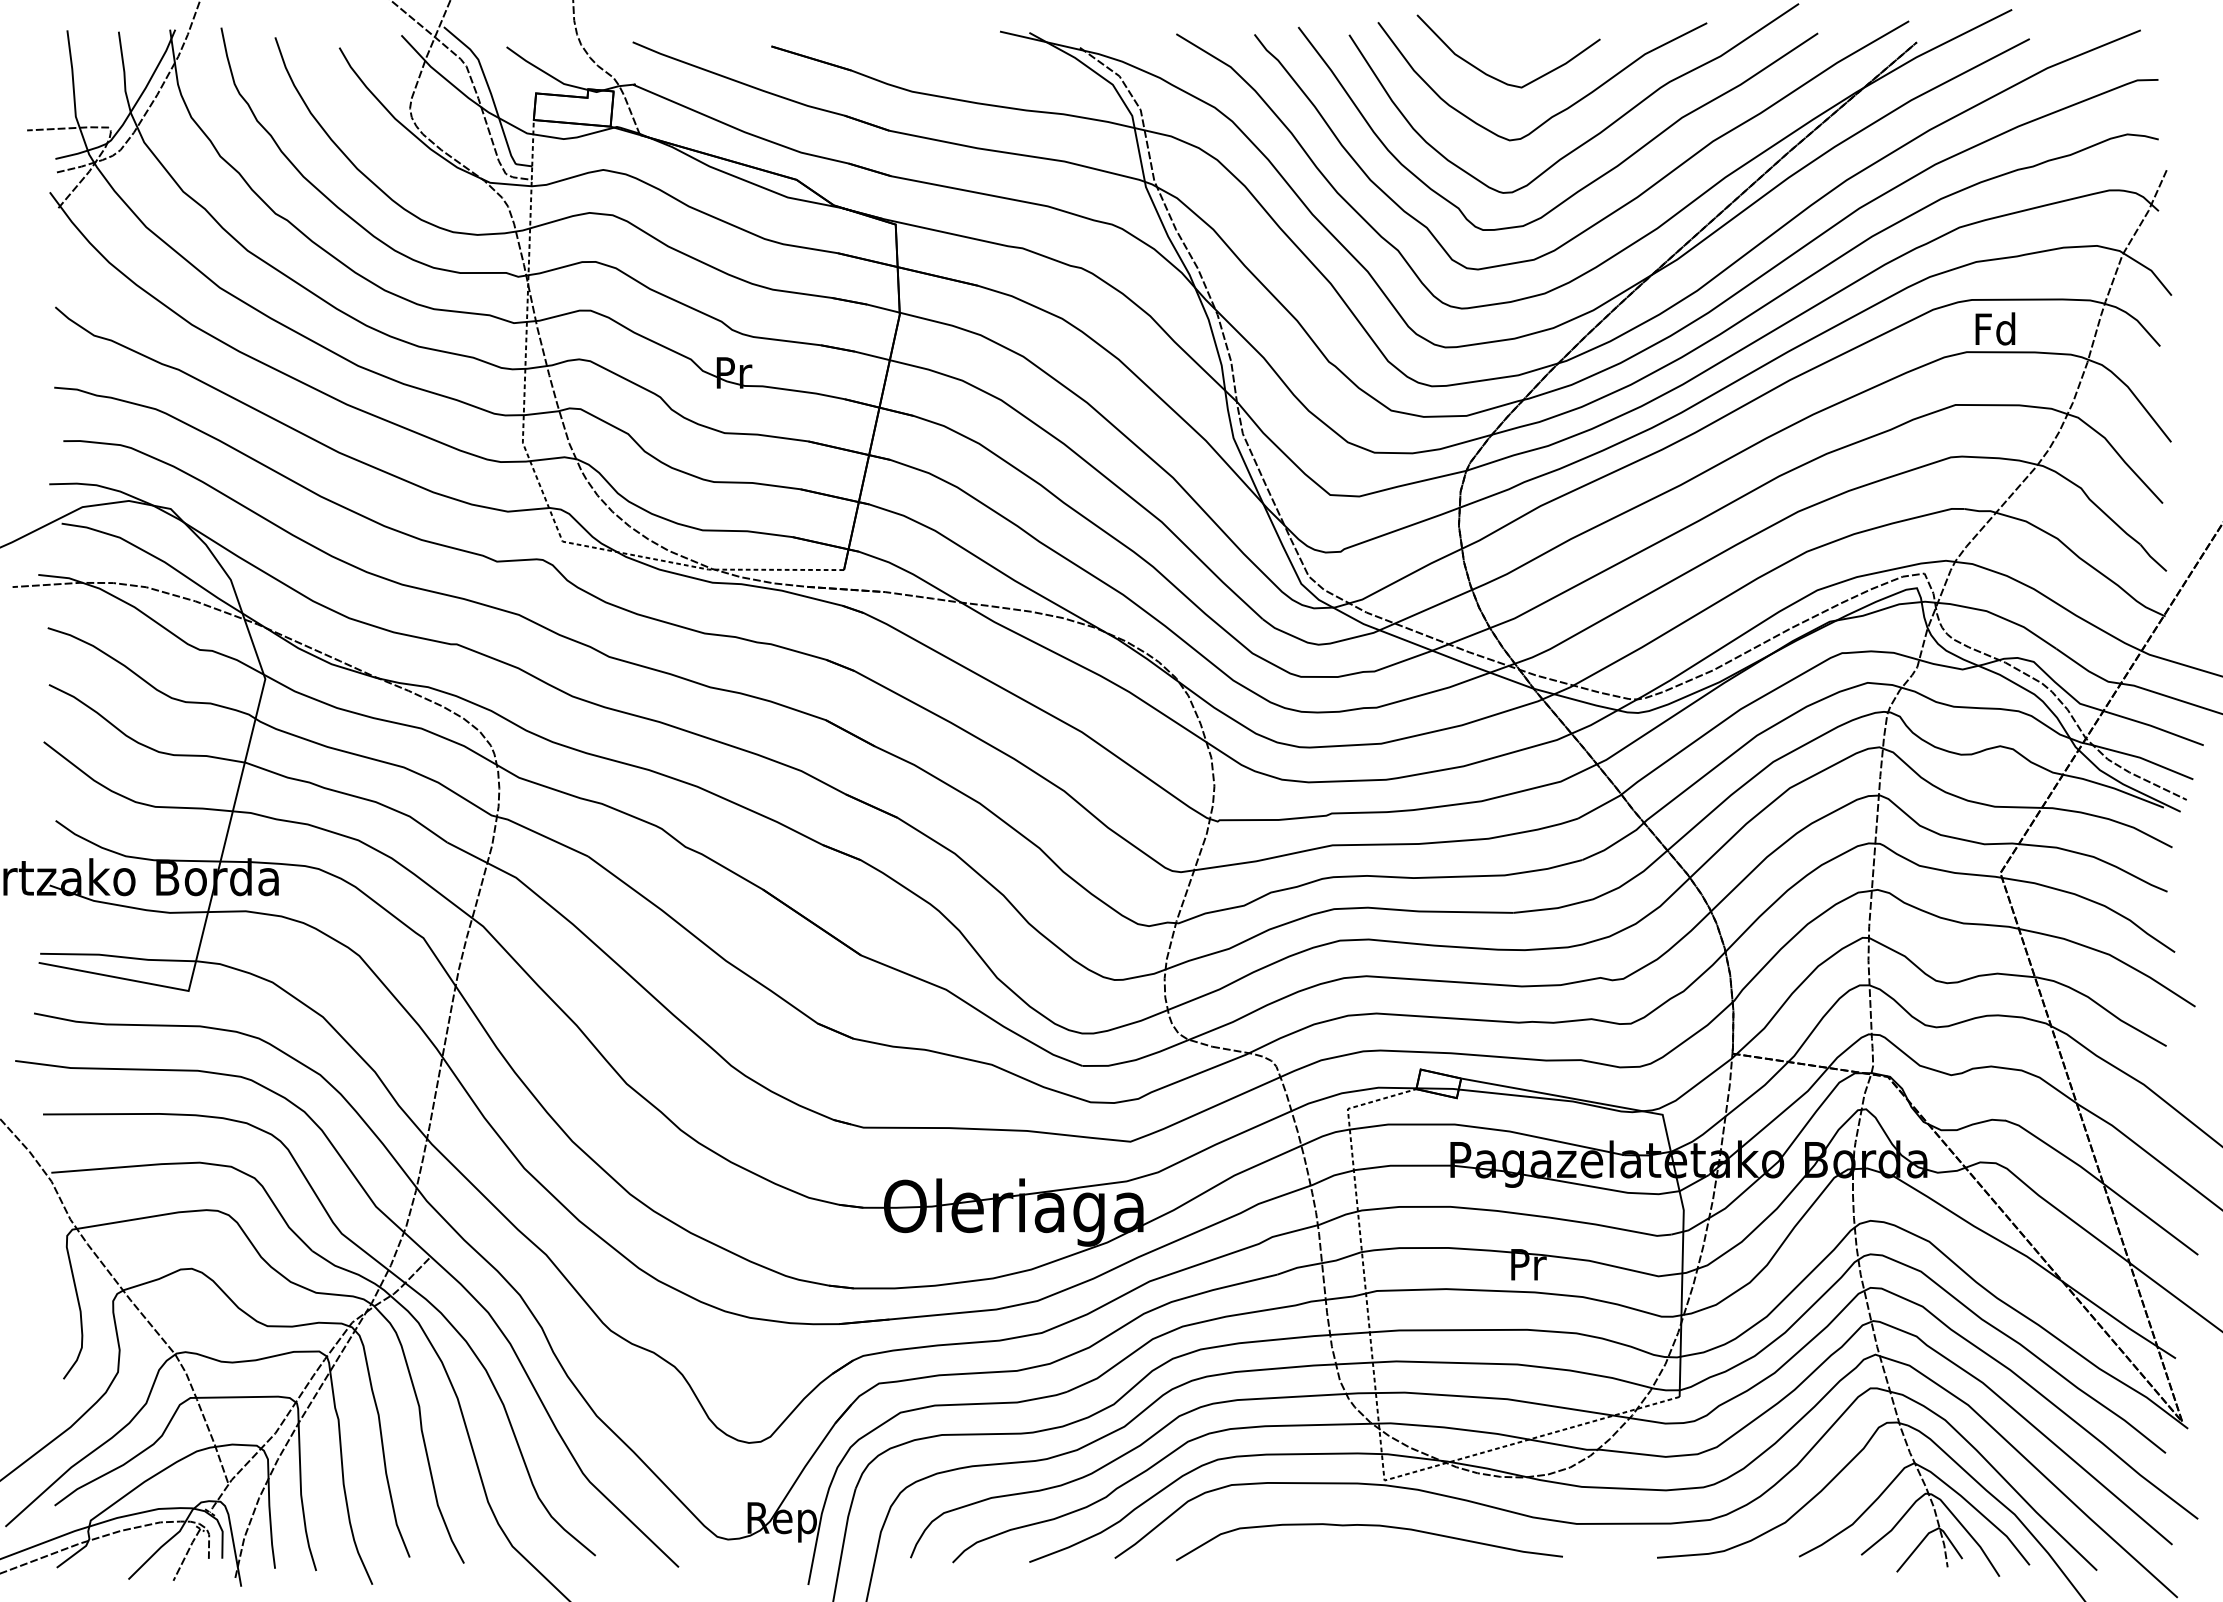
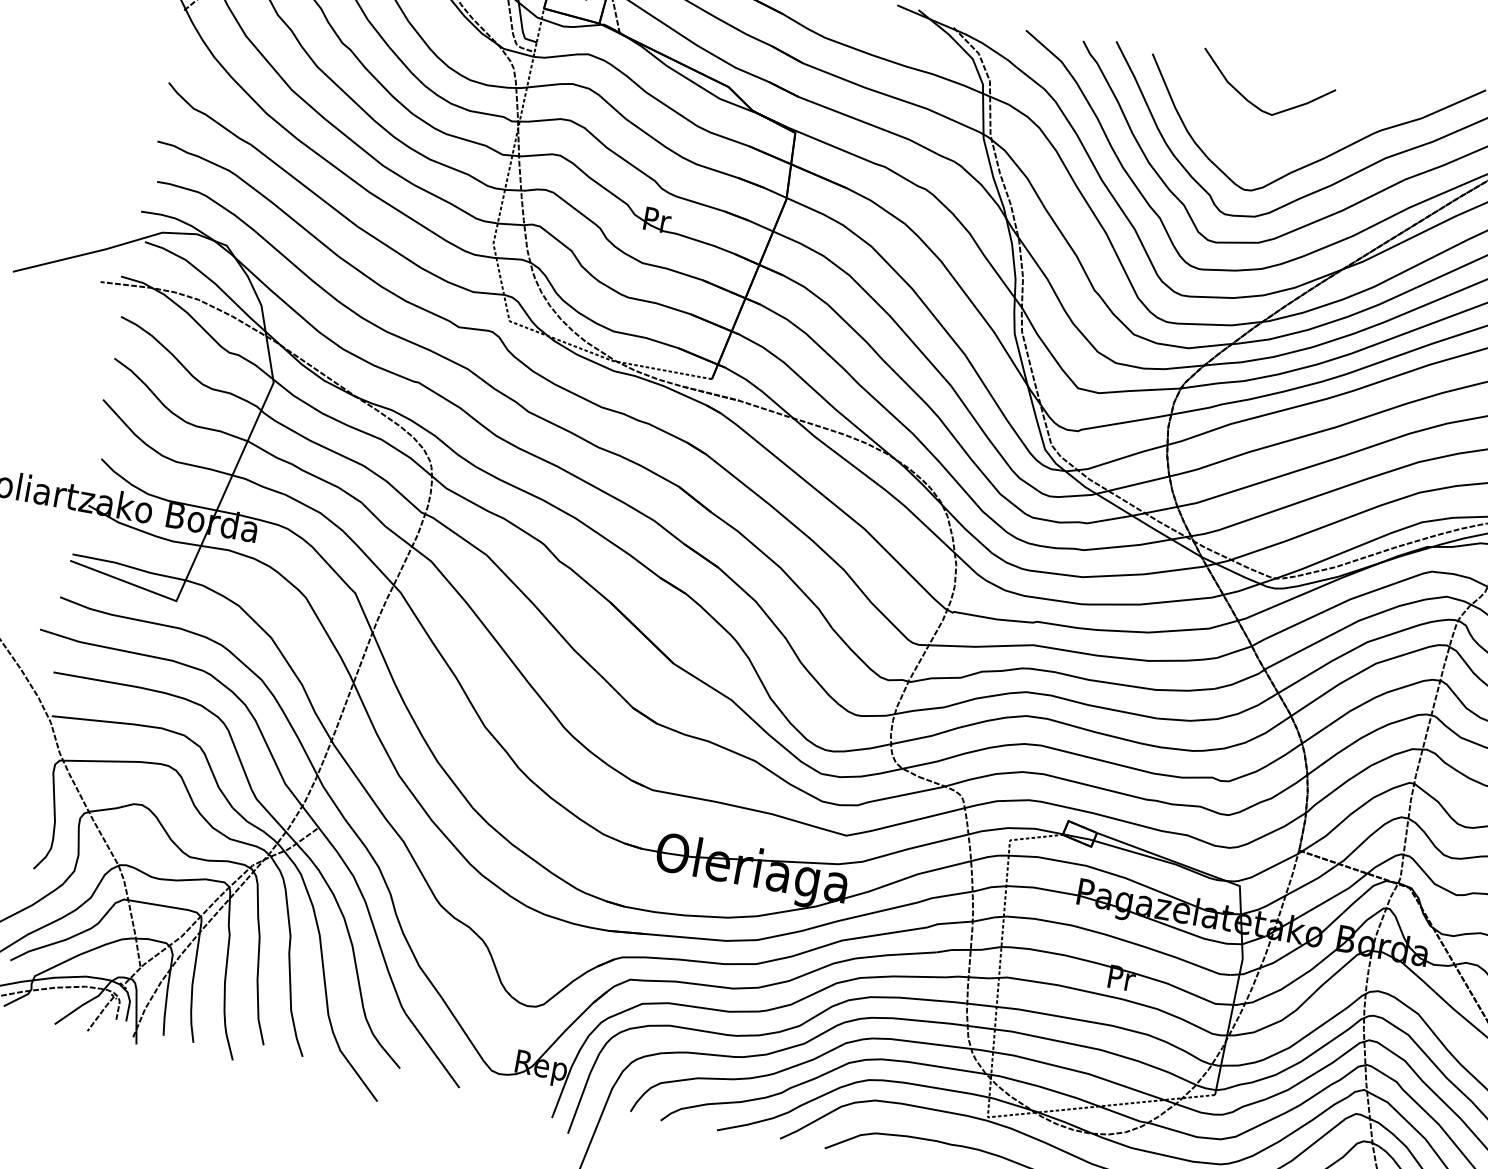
curve: (1561, 110) -> (1298, 137), removed

